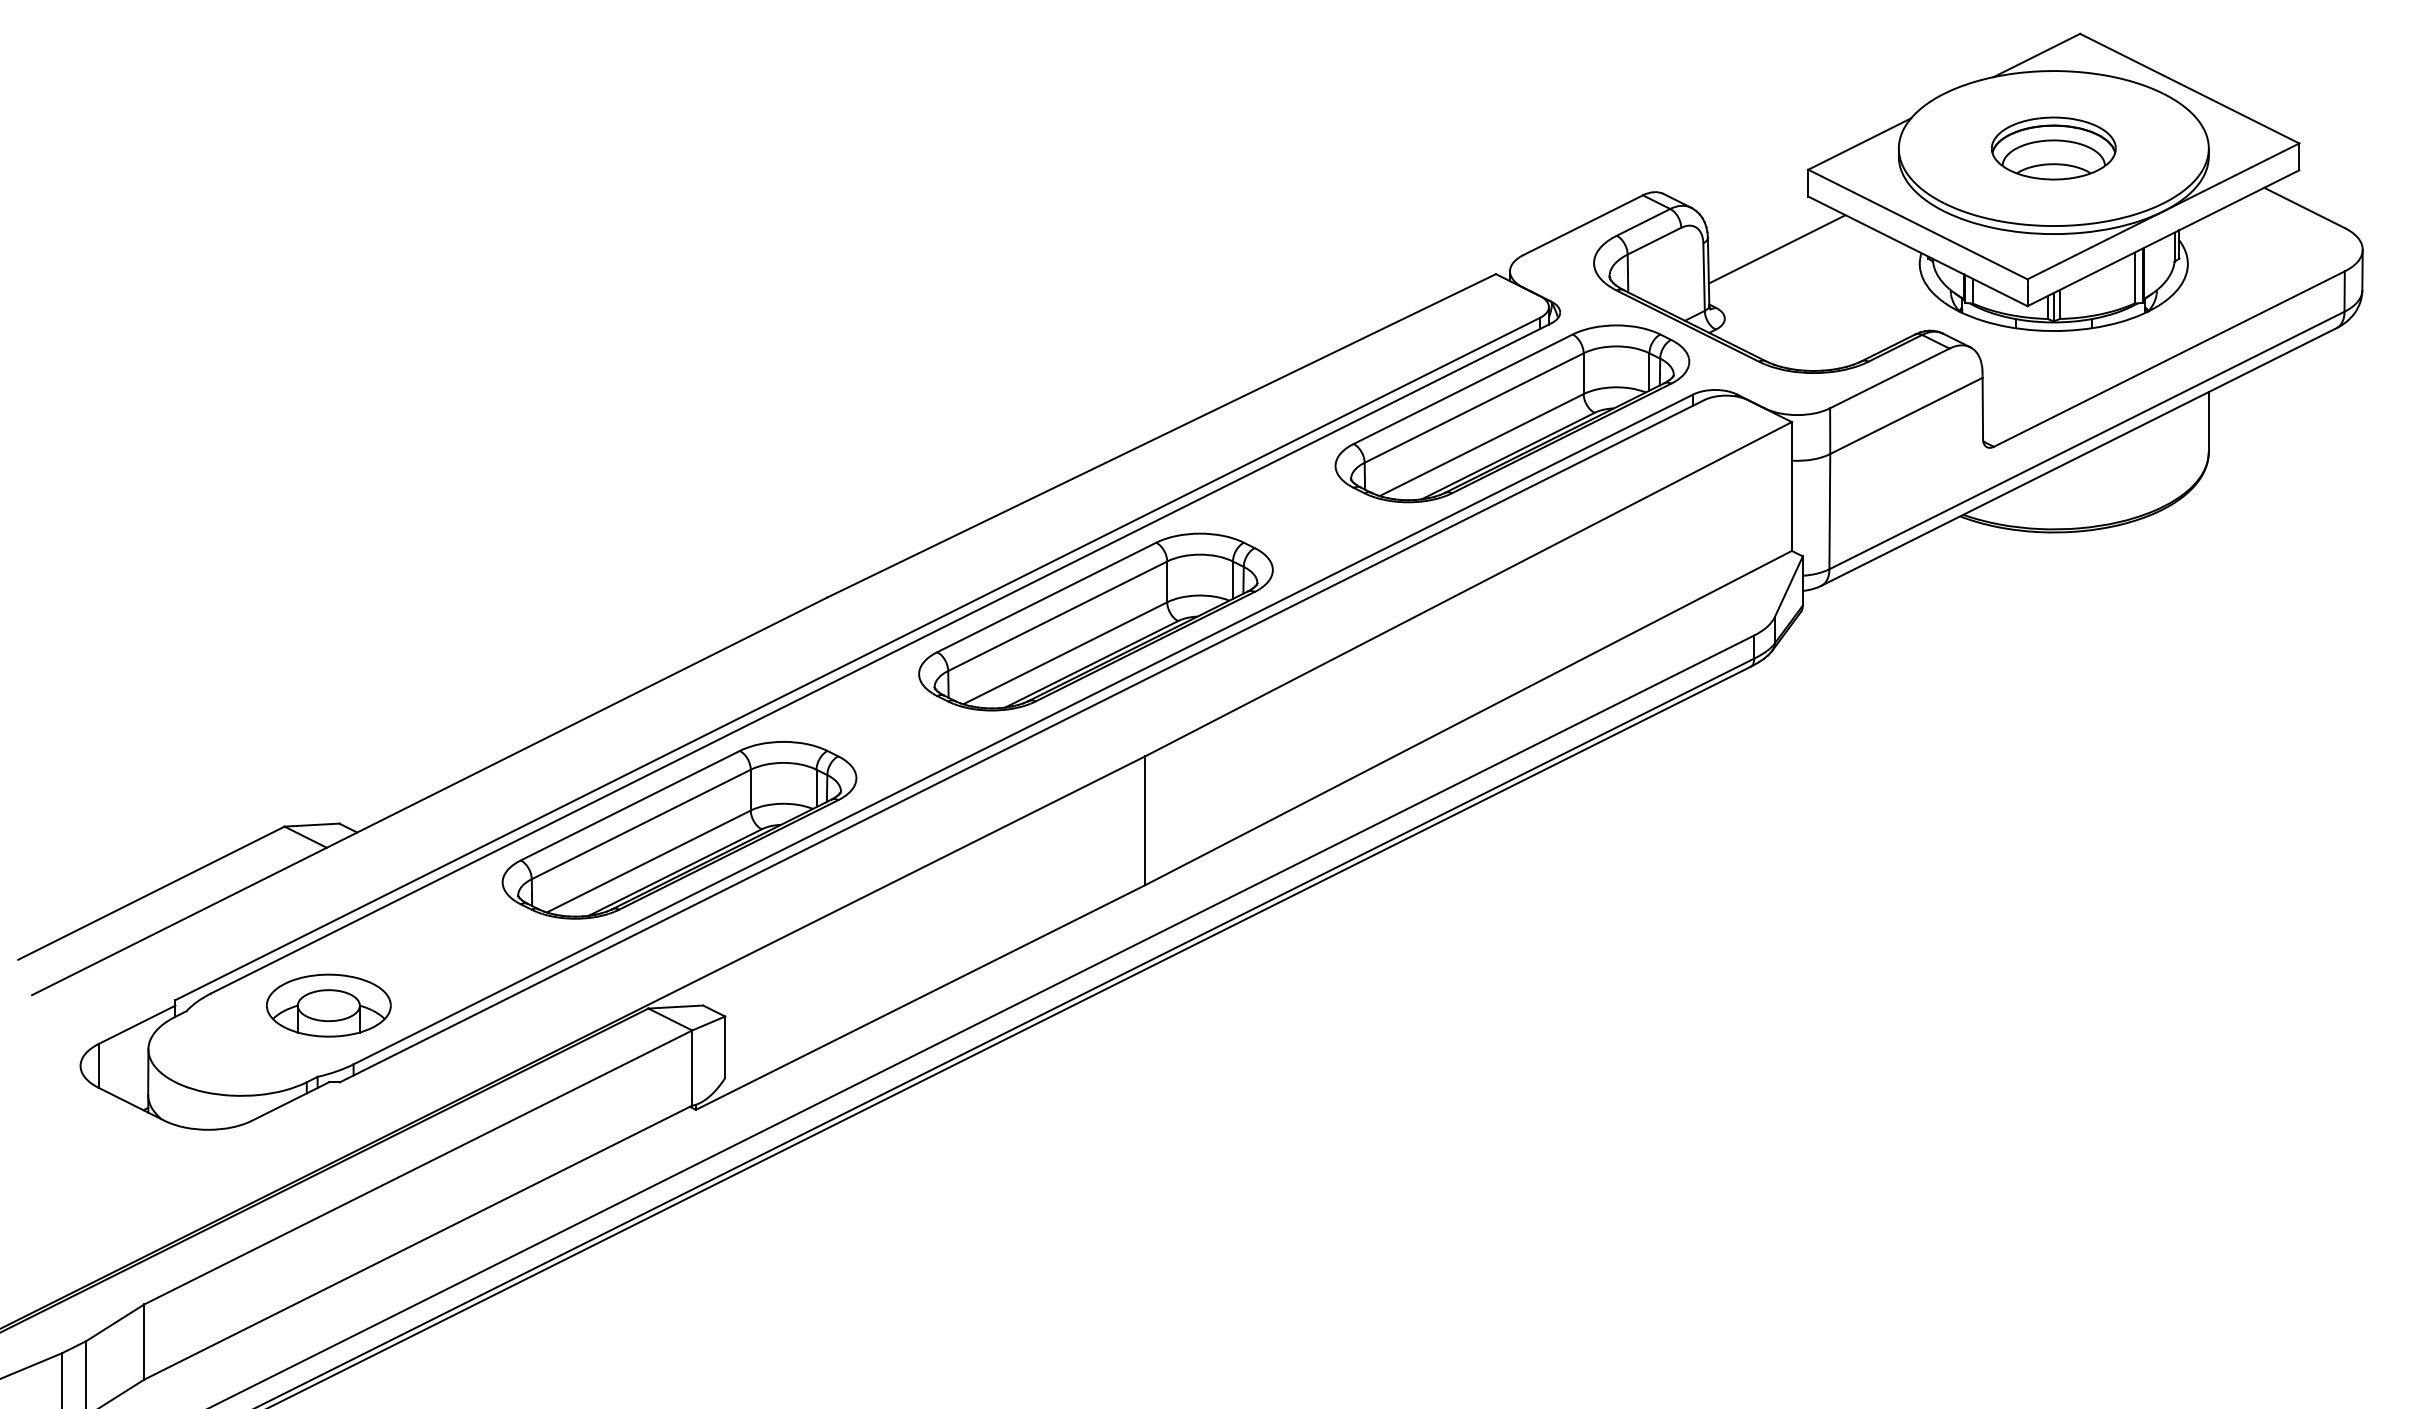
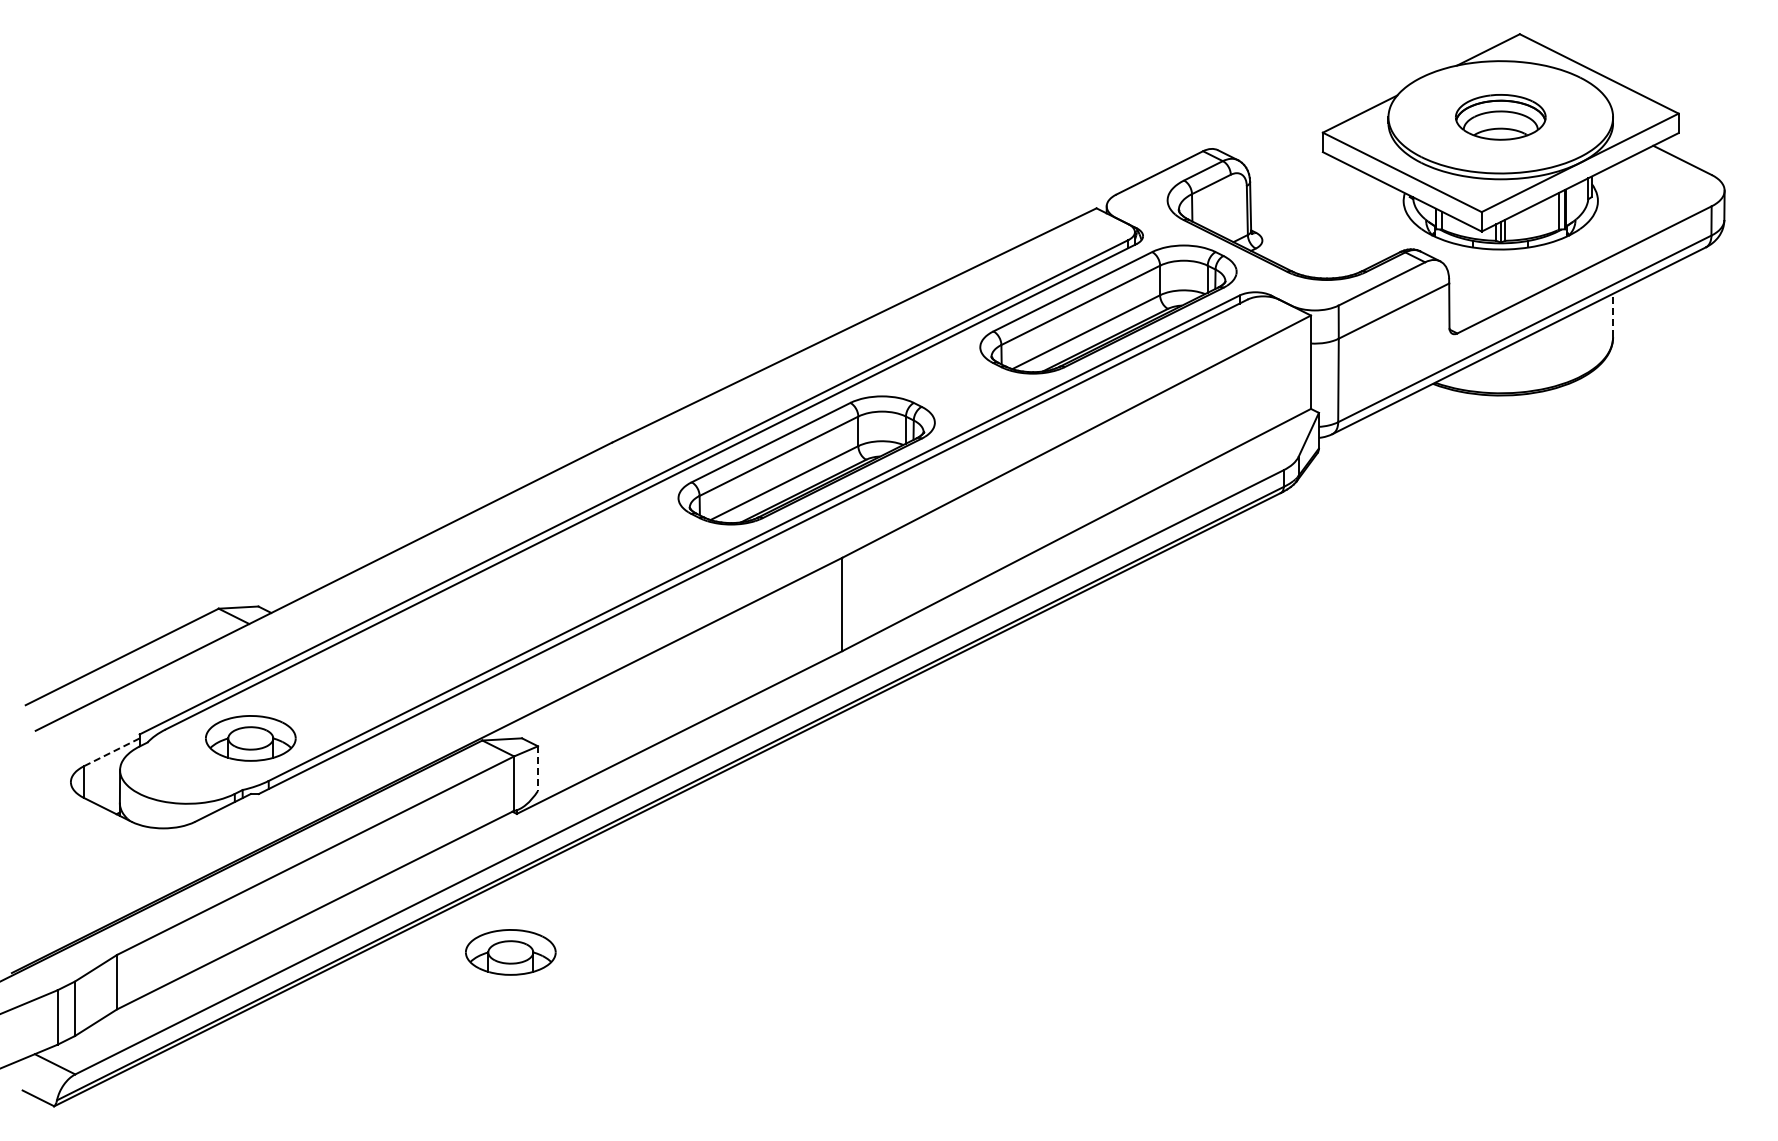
line: (1776, 249) -> (1299, 190), removed
line: (2209, 422) -> (1613, 315), solid -> dashed
part: (678, 830) -> (504, 611), removed
line: (136, 1025) -> (111, 752), solid -> dashed
line: (724, 1048) -> (537, 769), solid -> dashed
part: (687, 1301) -> (510, 952), added

